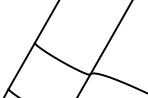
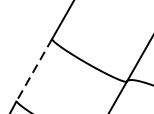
line: (21, 66) -> (34, 70), solid -> dashed

